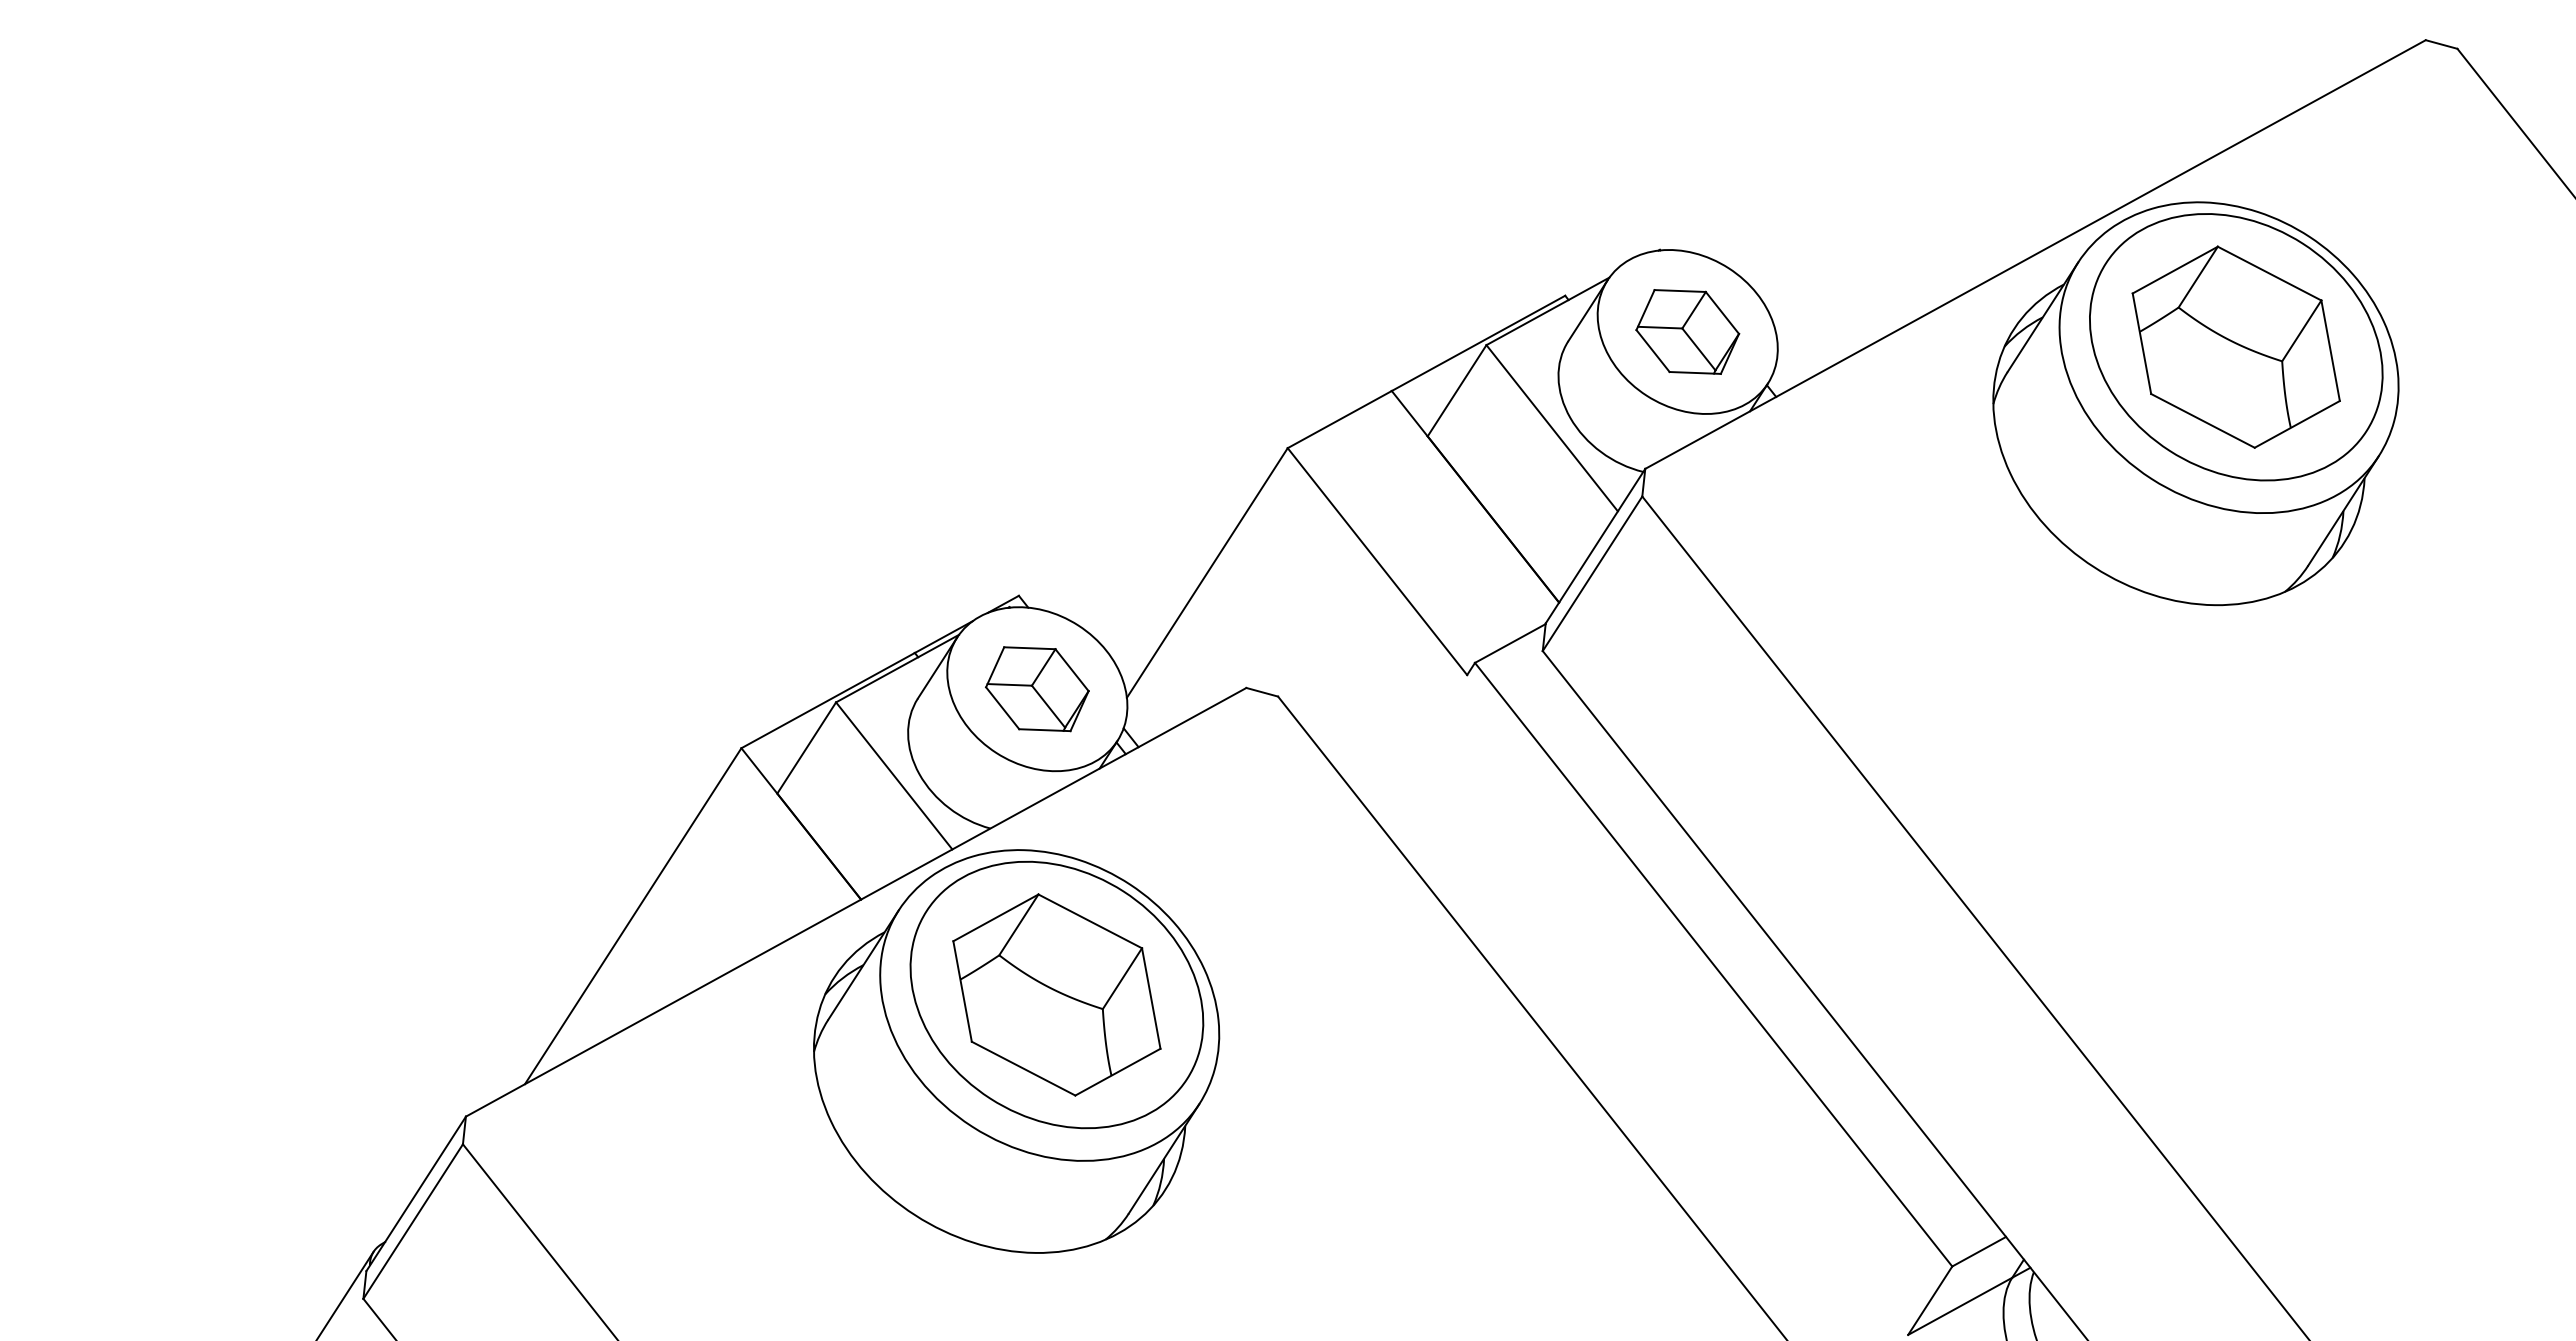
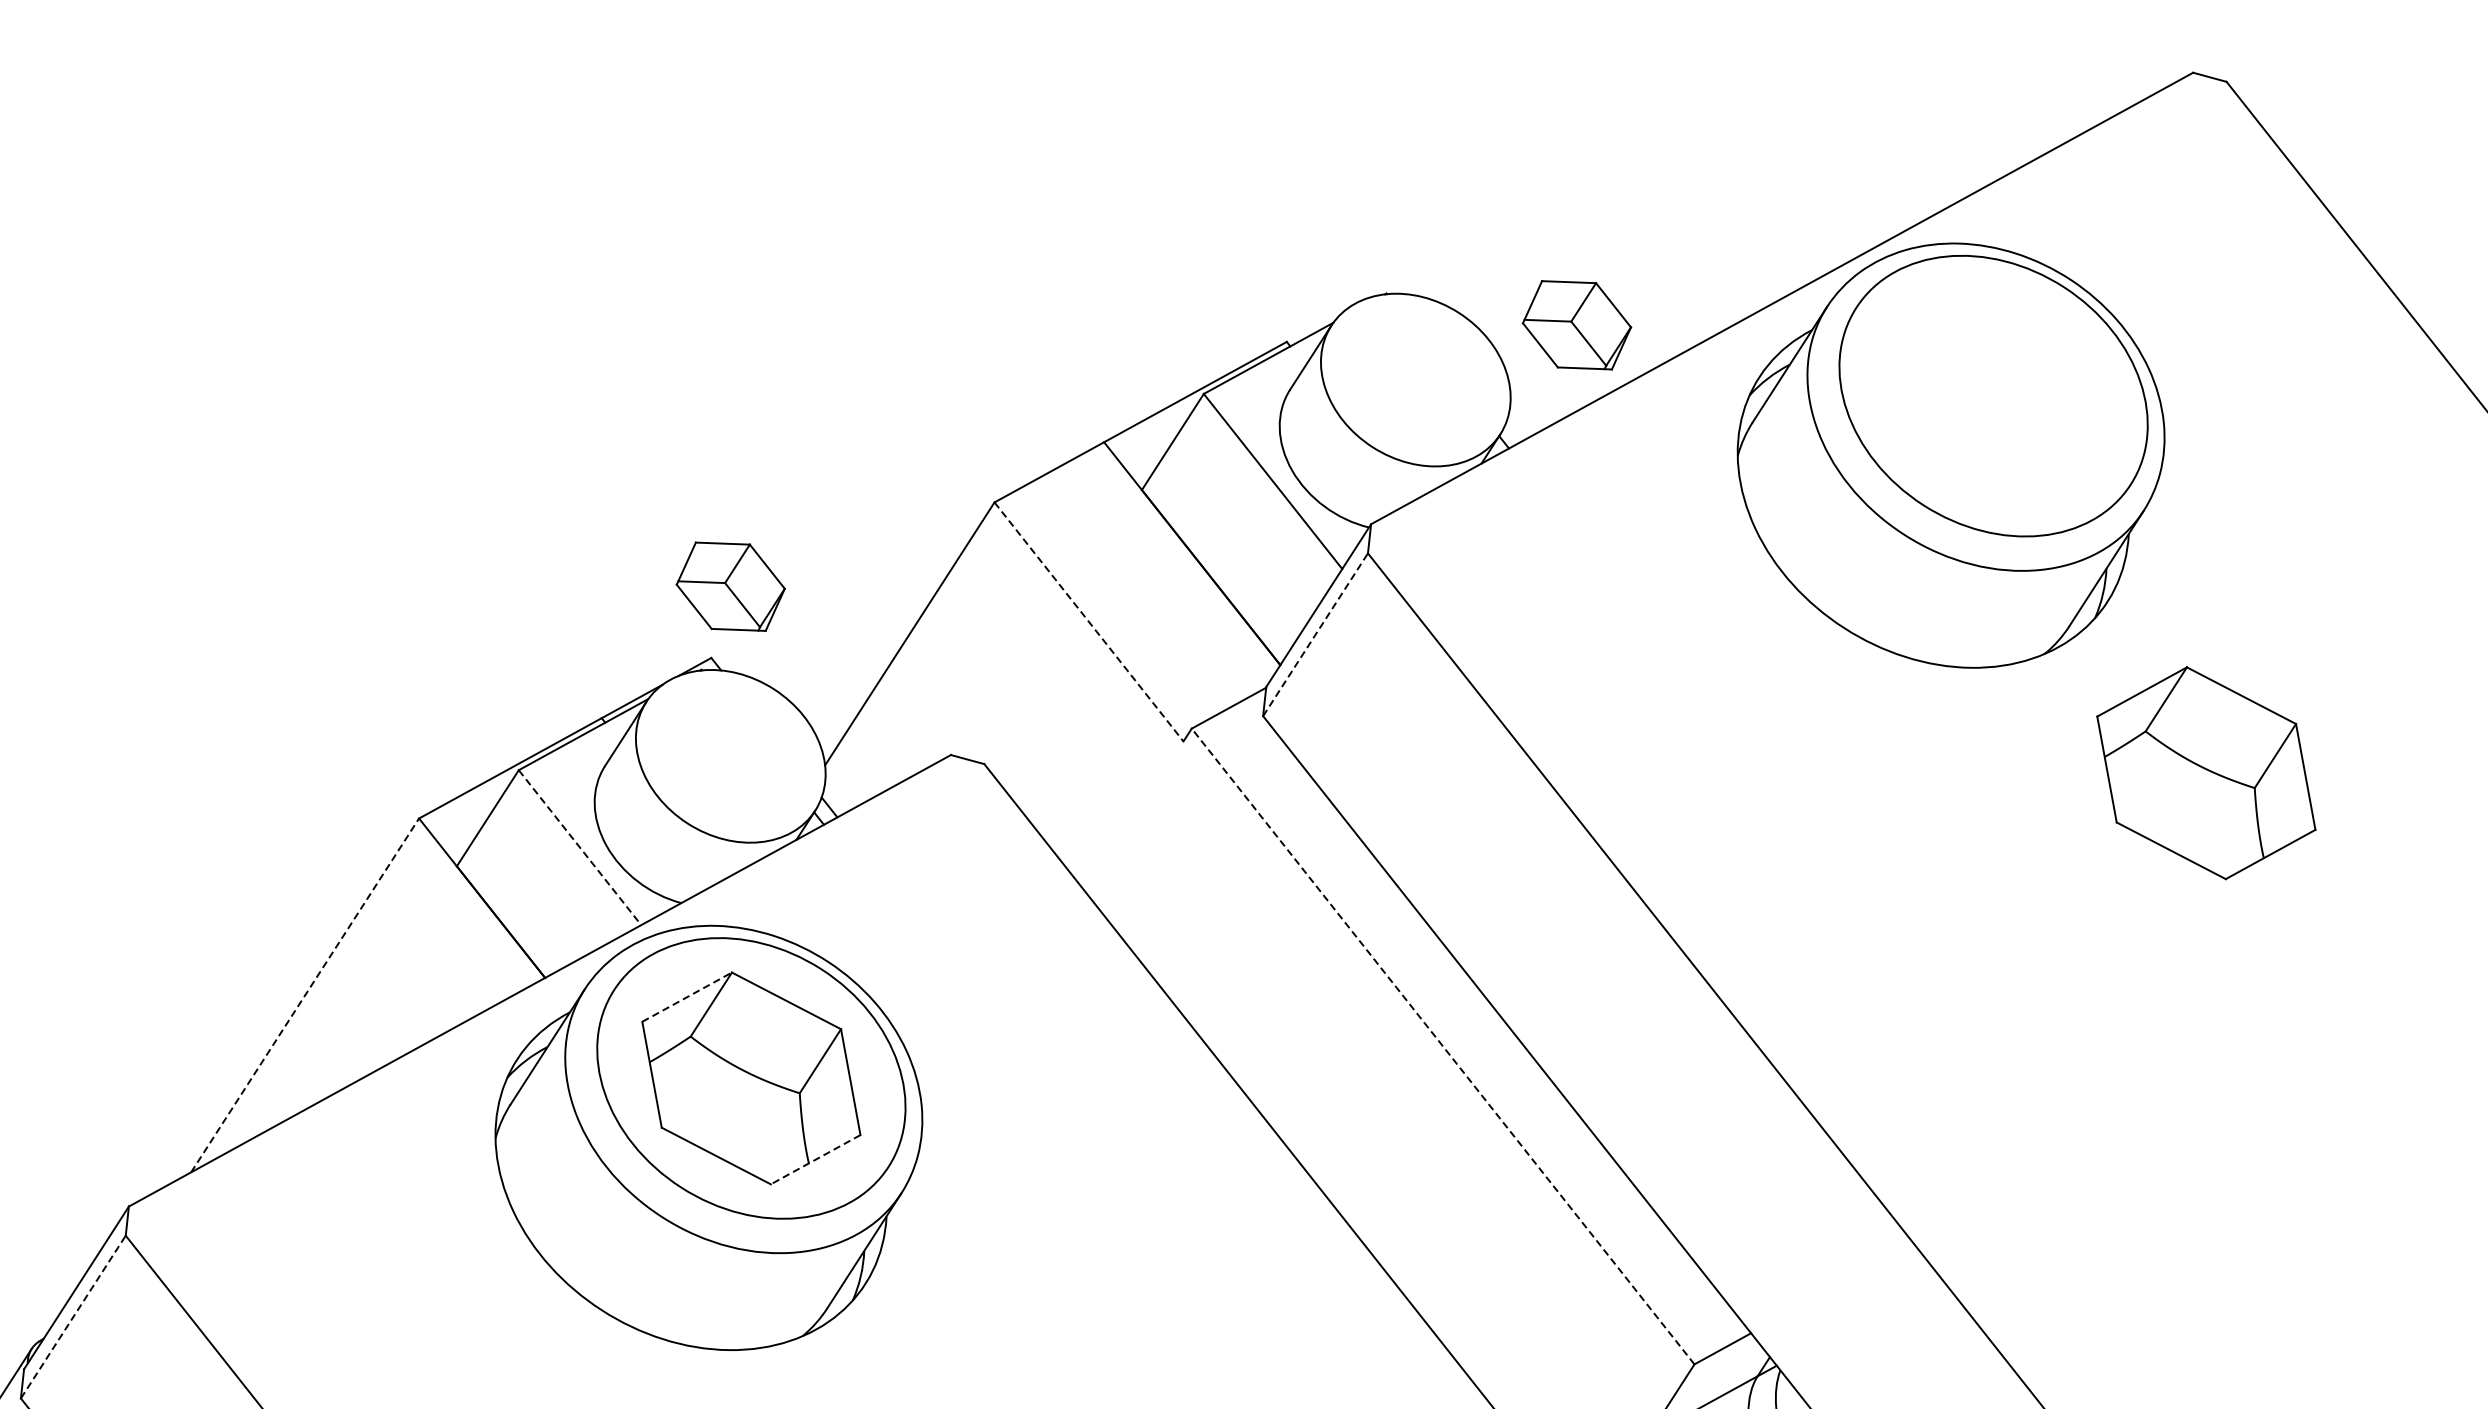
part: (1687, 331) -> (1576, 324), moved
part: (2235, 346) -> (2205, 772), moved
line: (1377, 561) -> (1089, 621), solid -> dashed
line: (1592, 573) -> (1315, 634), solid -> dashed
part: (1037, 689) -> (730, 587), moved
line: (894, 775) -> (580, 847), solid -> dashed
line: (633, 916) -> (305, 995), solid -> dashed
line: (995, 917) -> (686, 996), solid -> dashed
line: (1713, 964) -> (1442, 1046), solid -> dashed
line: (1117, 1072) -> (815, 1160), solid -> dashed
line: (413, 1221) -> (73, 1317), solid -> dashed

